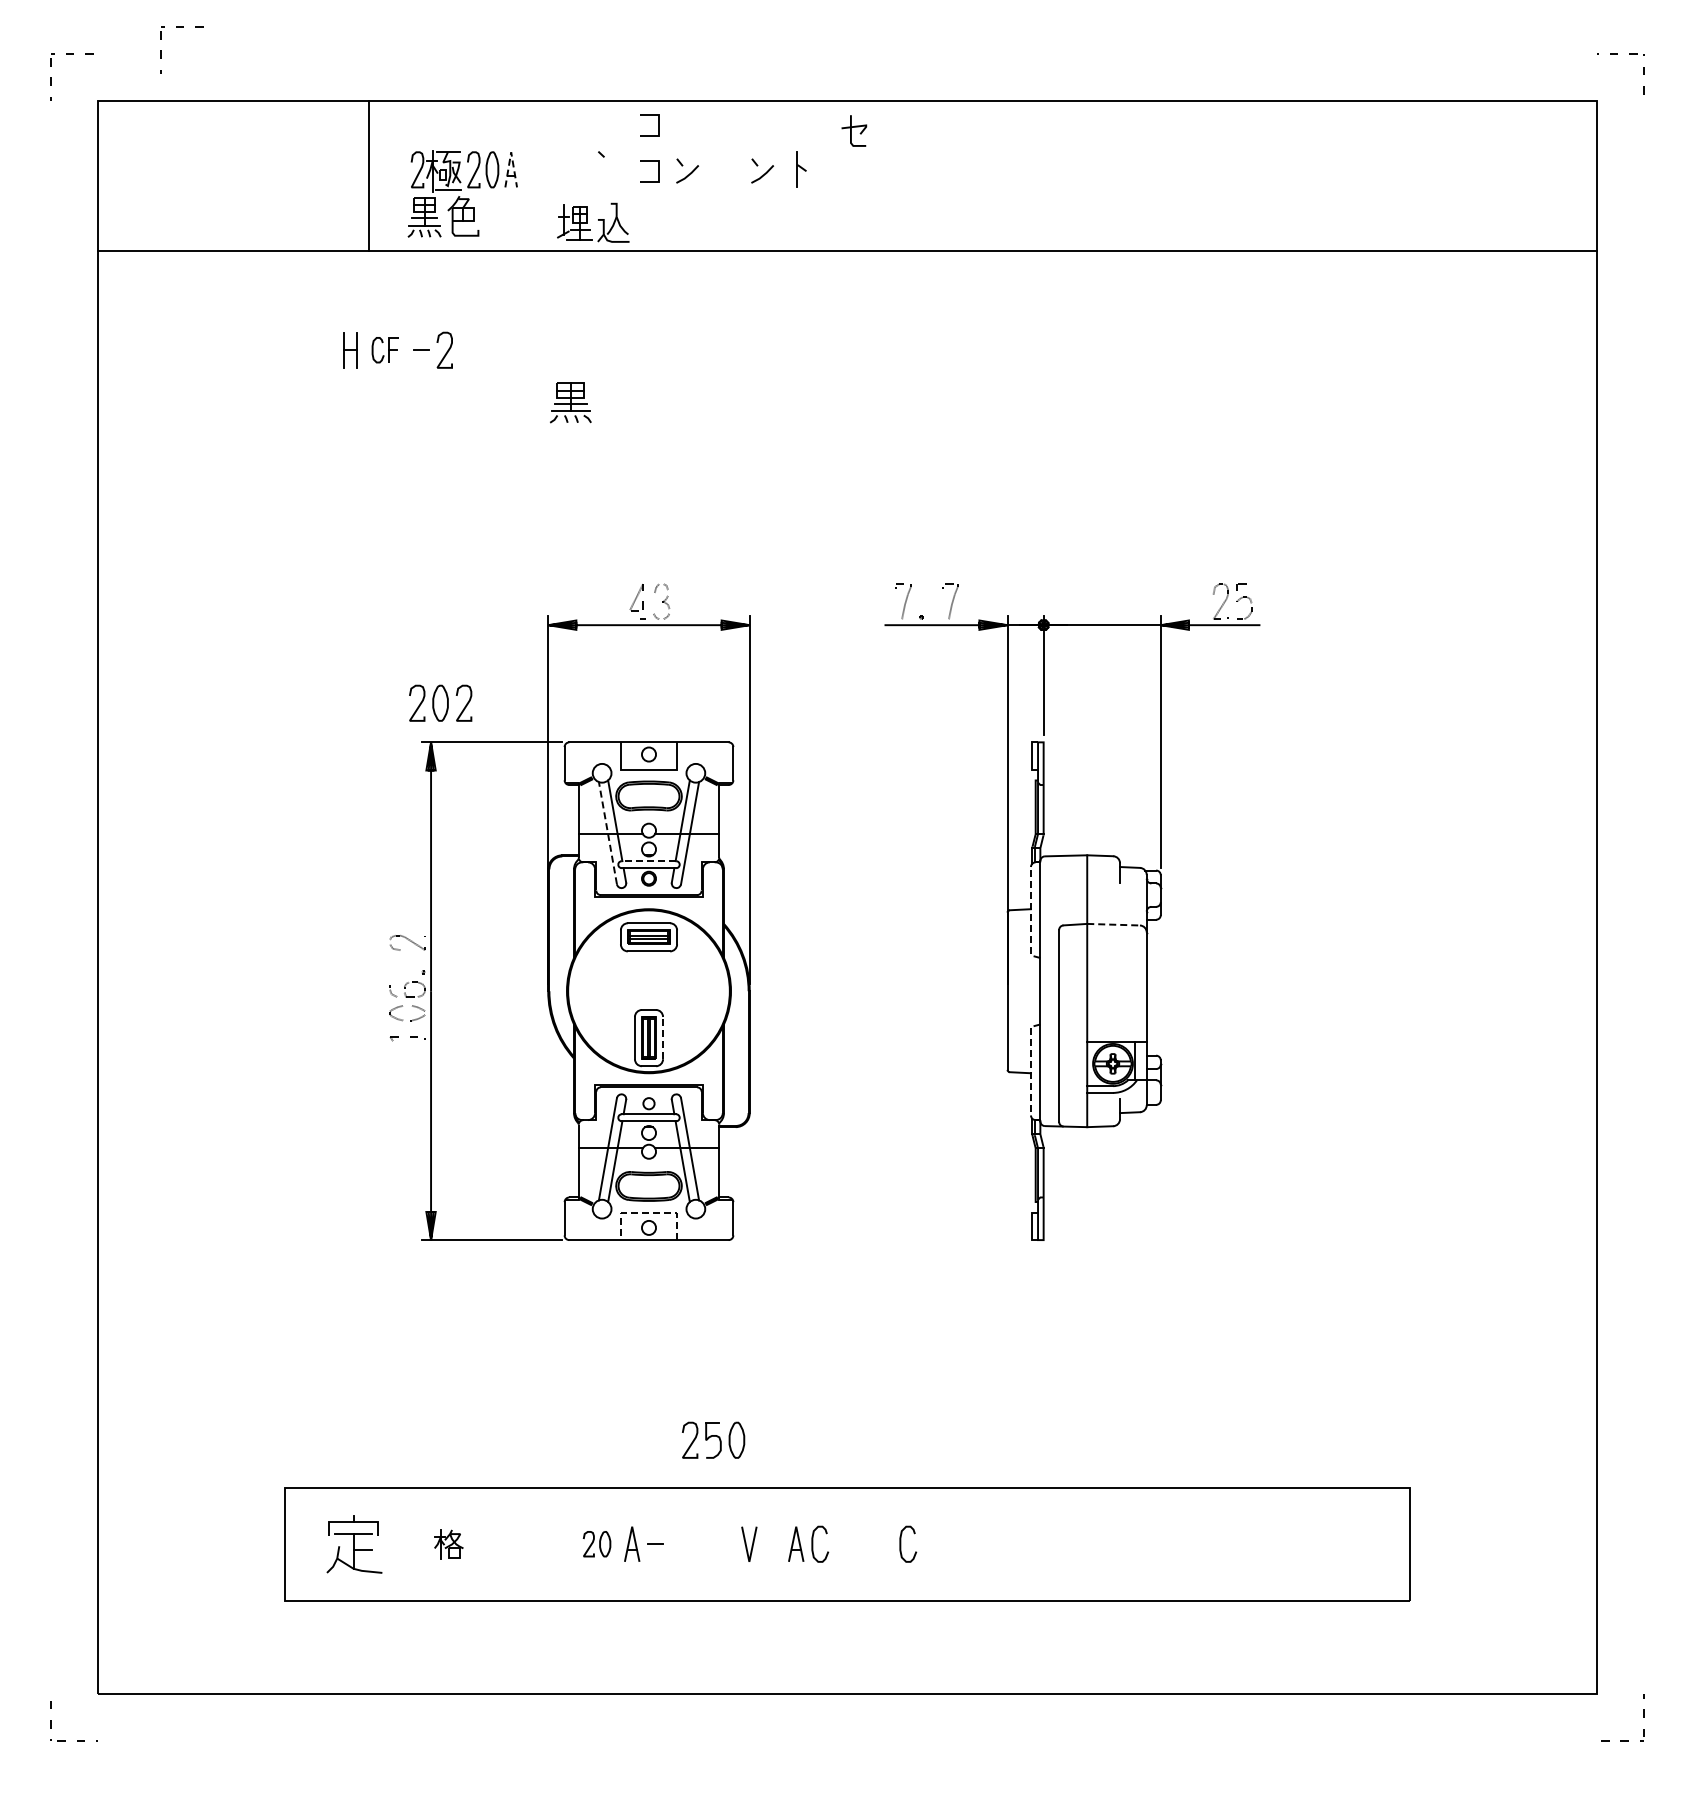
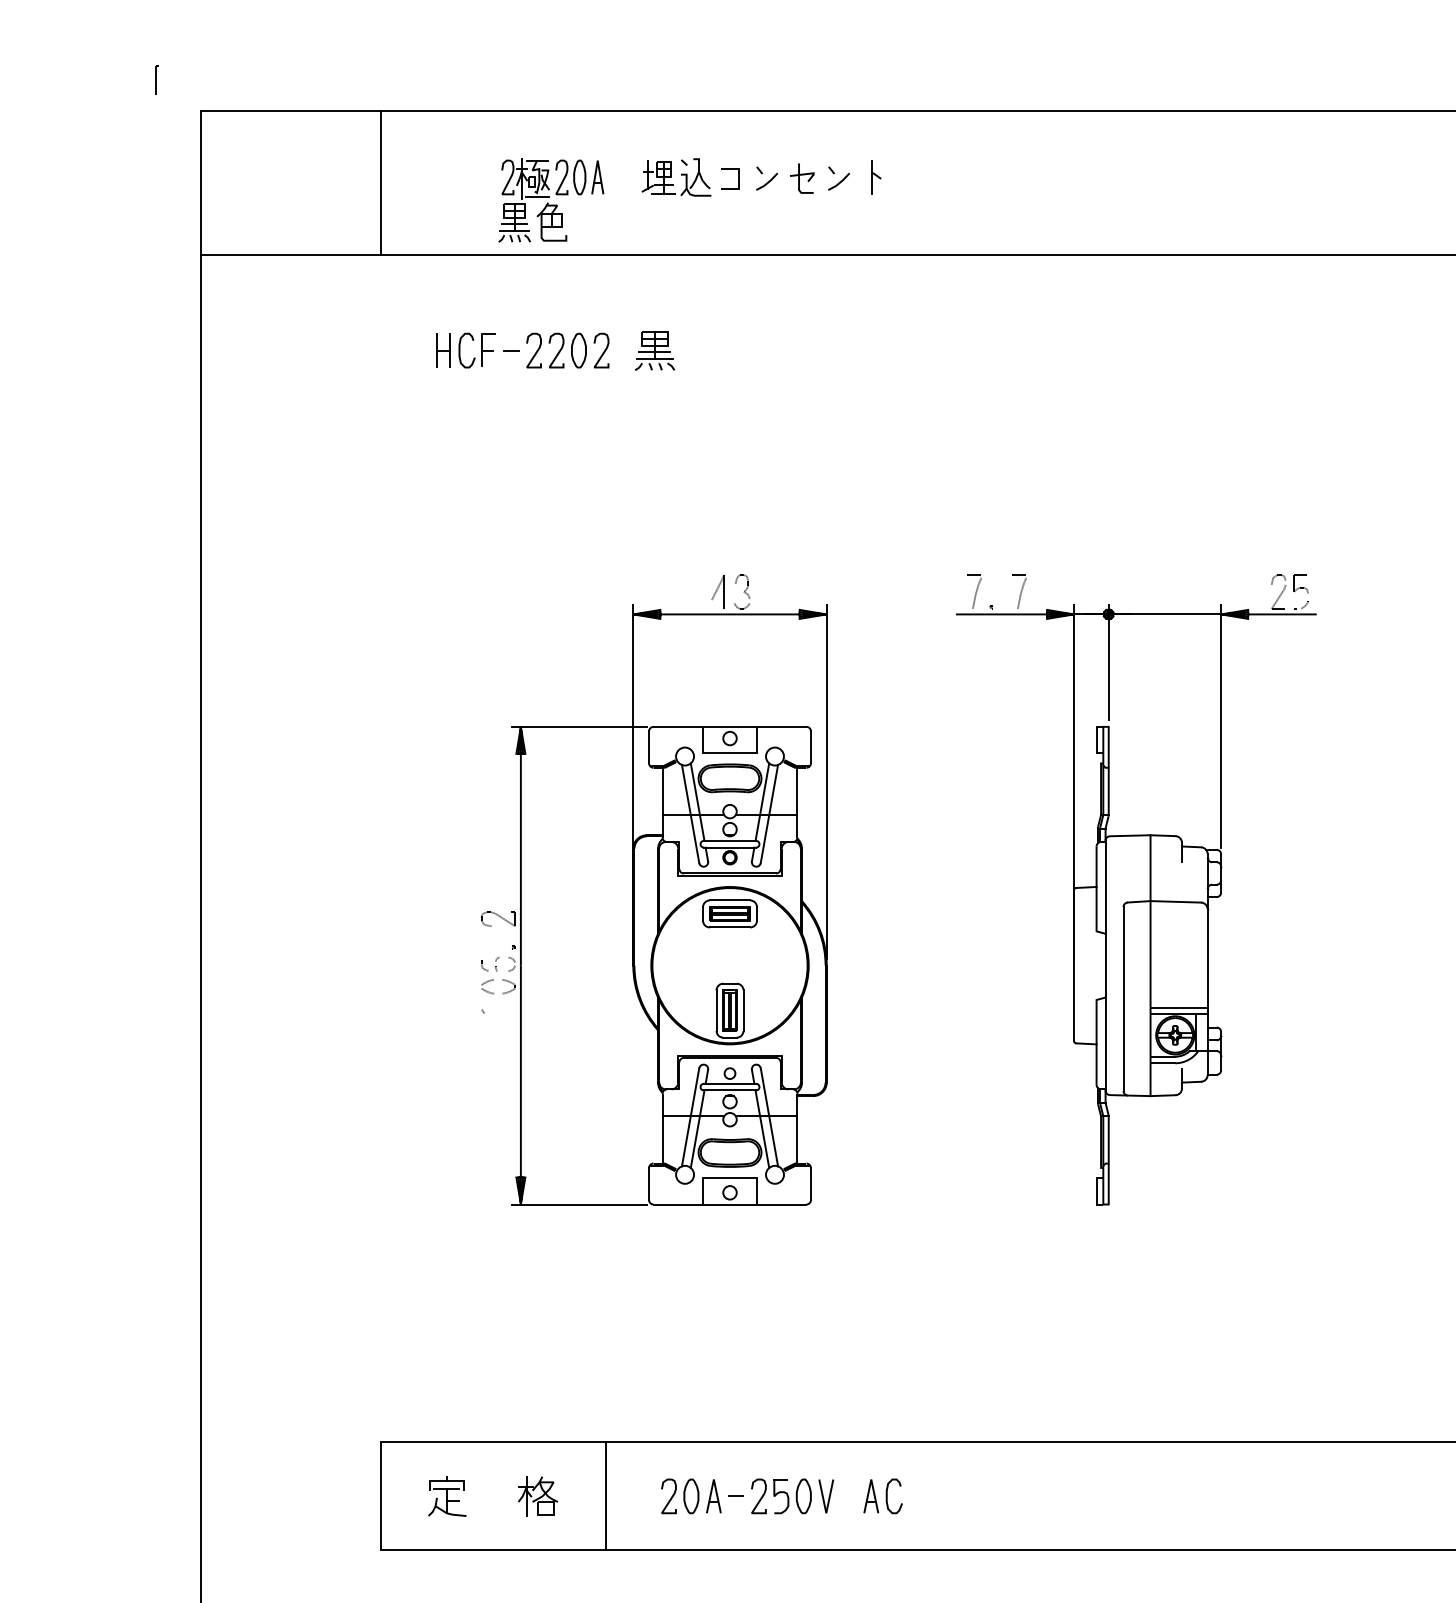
line: (161, 50) -> (262, 62), removed
line: (658, 125) -> (739, 134), removed
part: (854, 130) -> (802, 178), moved
line: (511, 152) -> (598, 160), dashed -> solid
line: (369, 175) -> (381, 182), moved
part: (593, 222) -> (676, 177), moved
part: (385, 349) -> (477, 349), size x1.43
part: (570, 402) -> (654, 350), moved
part: (440, 702) -> (578, 349), moved
line: (607, 833) -> (690, 814), dashed -> solid
line: (648, 861) -> (729, 841), dashed -> solid
line: (1030, 916) -> (1096, 893), dashed -> solid
line: (1114, 924) -> (1176, 901), dashed -> solid
line: (1116, 1034) -> (1178, 1007), added
line: (663, 1037) -> (743, 1010), dashed -> solid
line: (1030, 1065) -> (1096, 1036), dashed -> solid
line: (648, 1212) -> (729, 1178), dashed -> solid
part: (713, 1439) -> (781, 1495), moved
part: (596, 1543) -> (679, 1495), size x1.43
curve: (901, 1543) -> (972, 1495), removed
part: (354, 1544) -> (447, 1496), size x0.71
part: (448, 1544) -> (537, 1496), size x1.43
line: (519, 1544) -> (605, 1496), added

